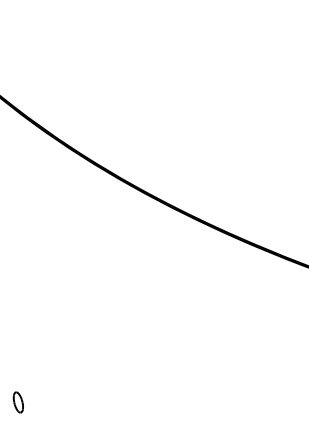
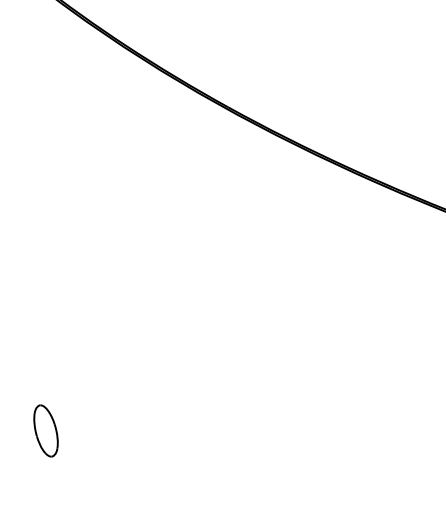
part: (18, 402) -> (46, 431), size x1.67

